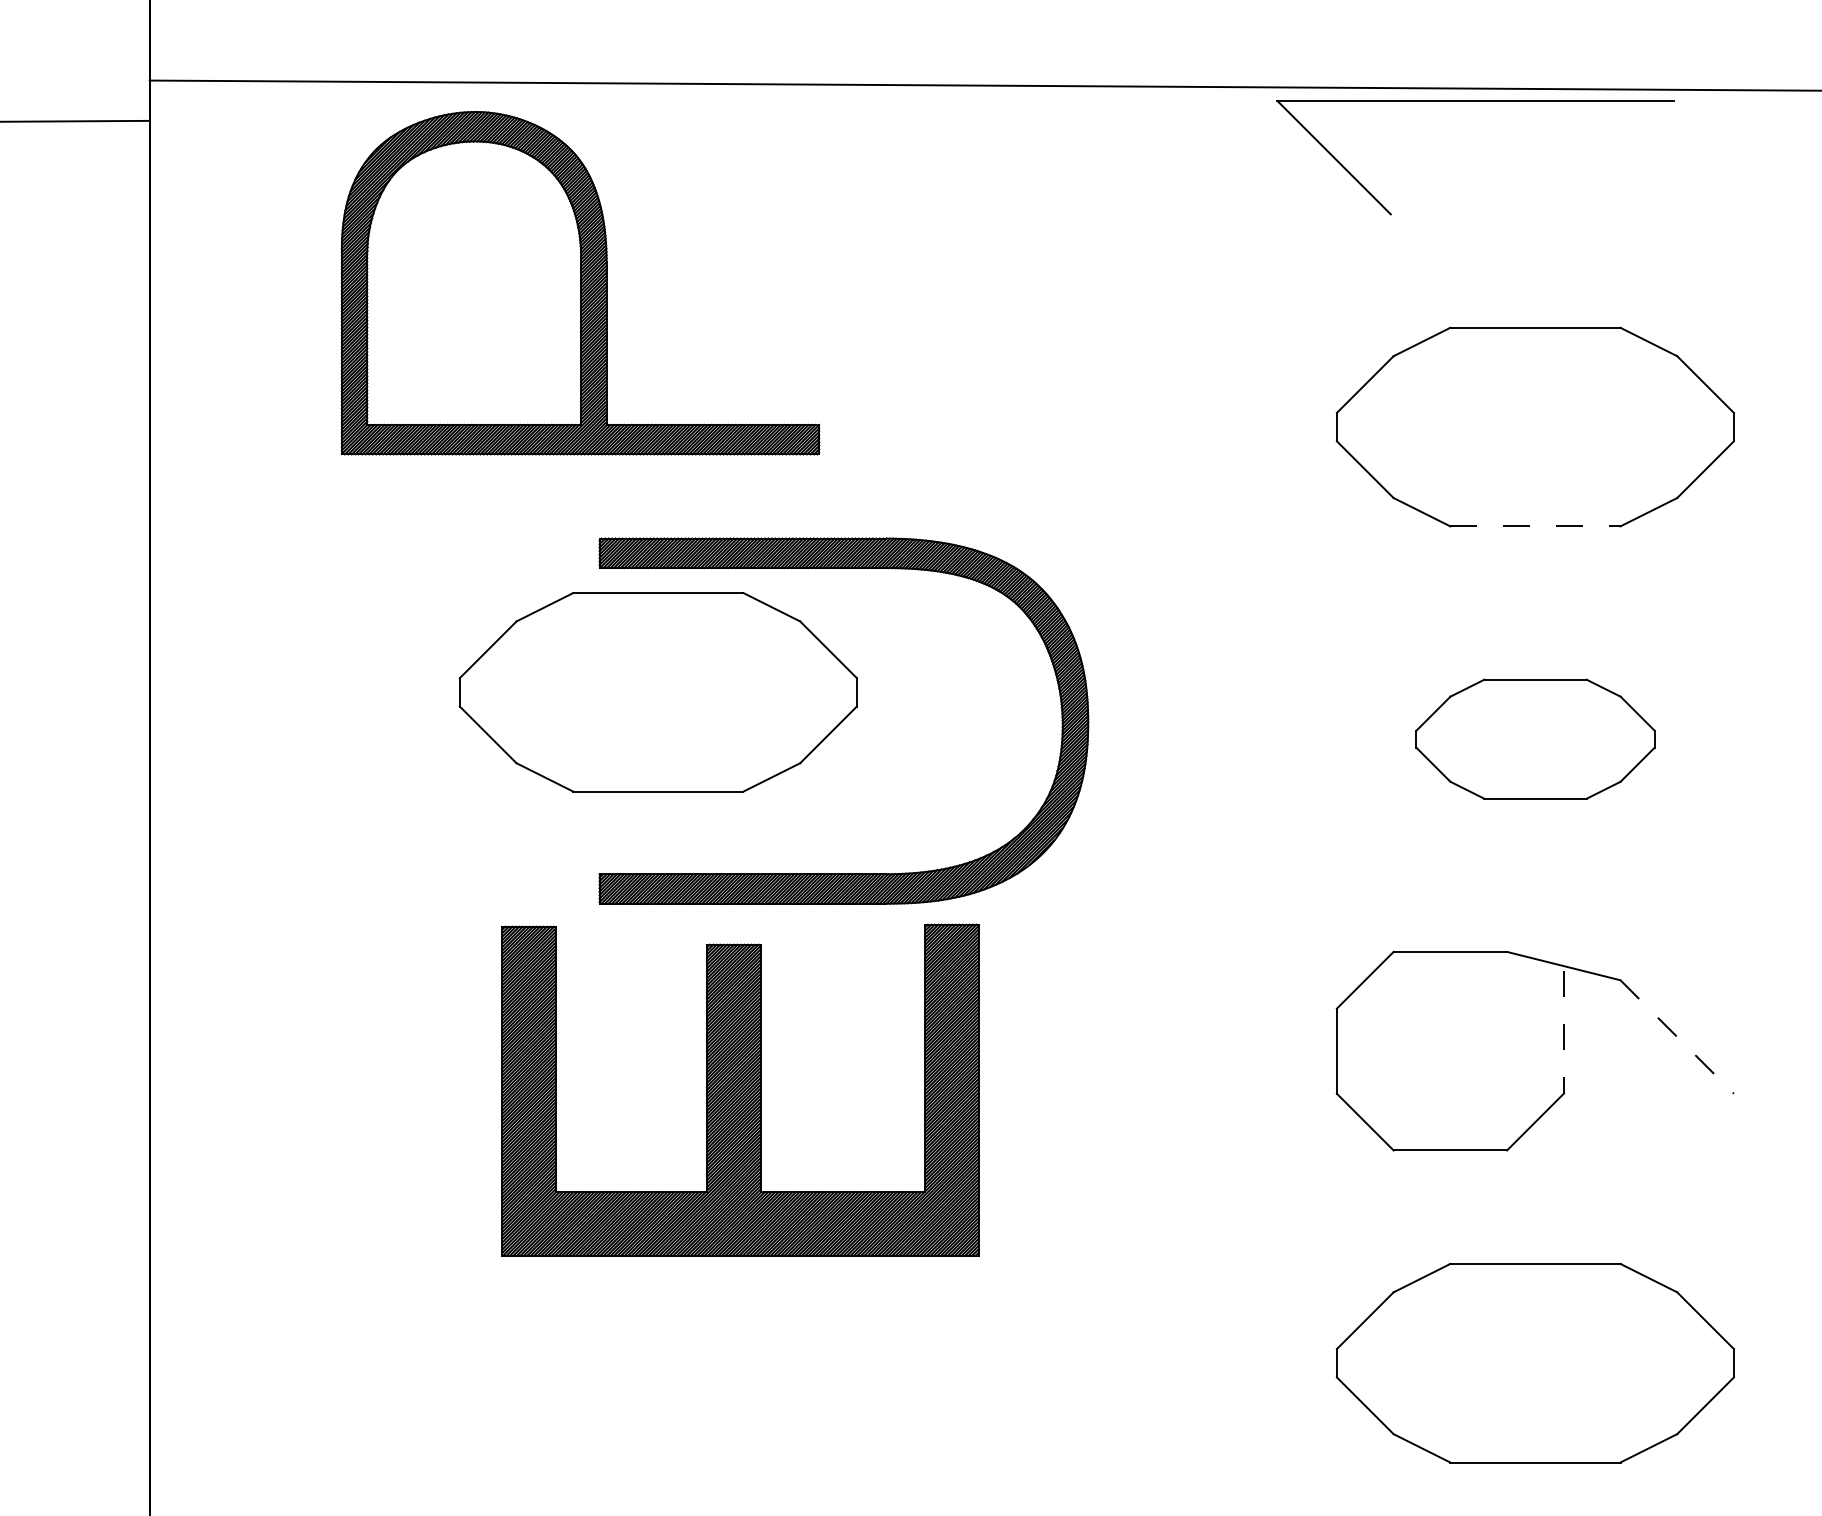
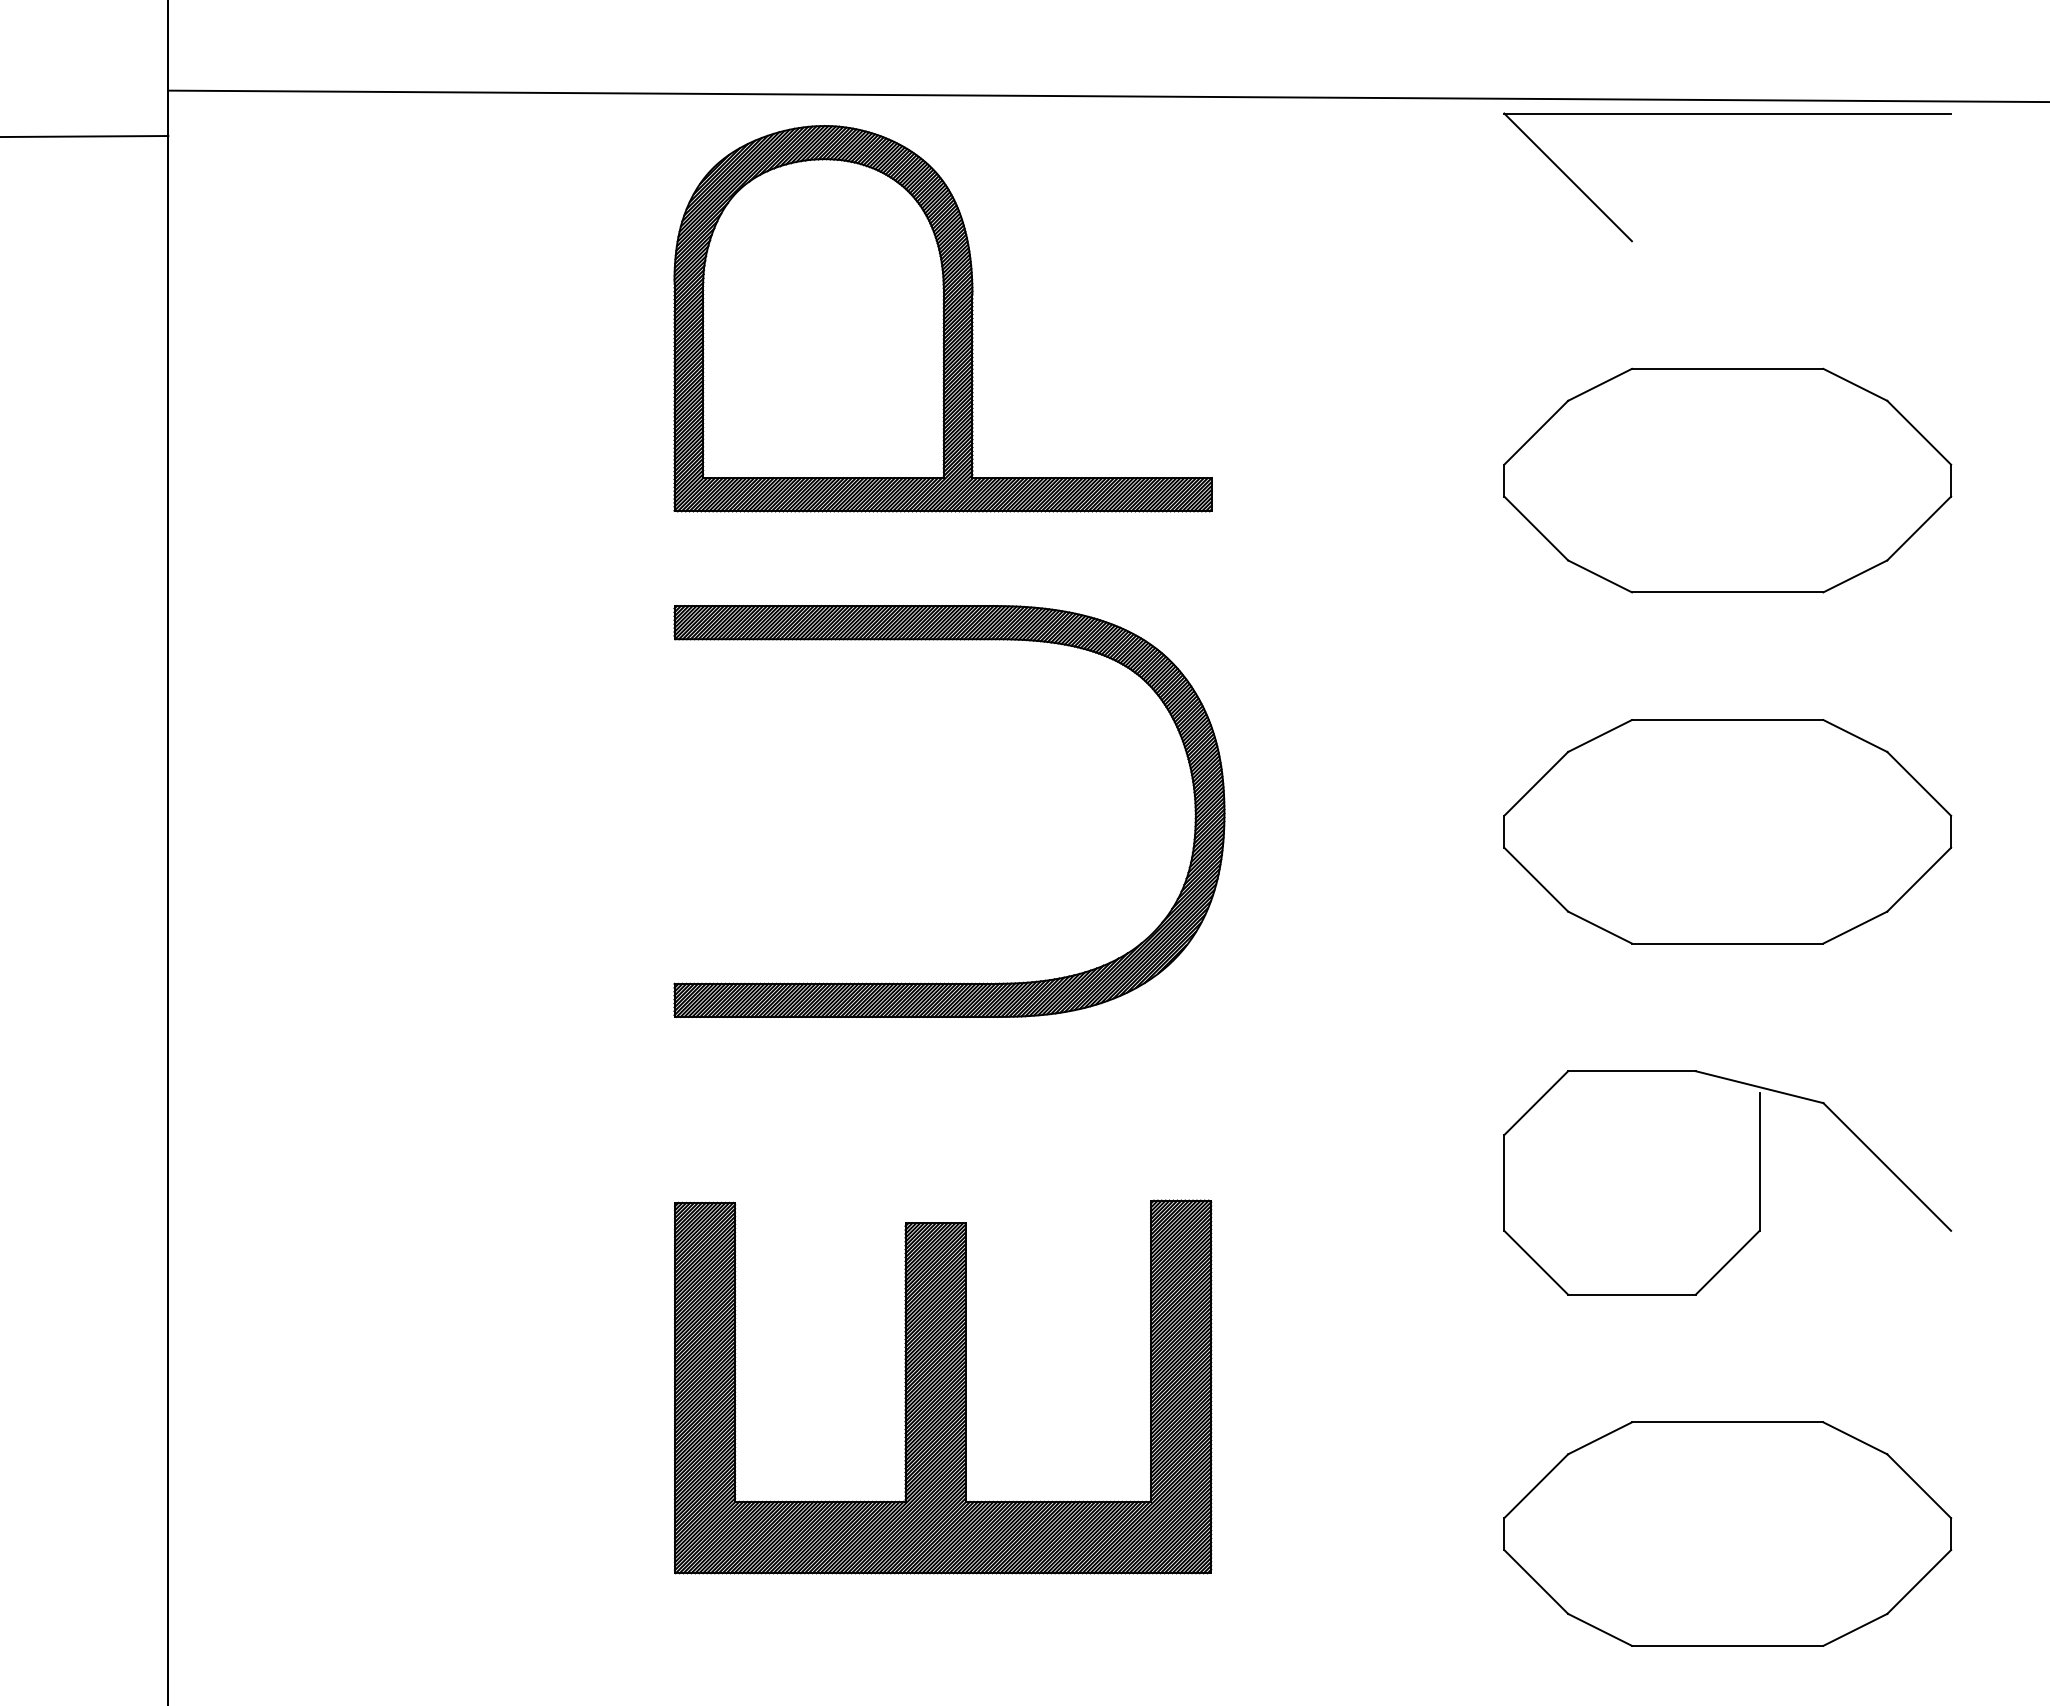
part: (1475, 101) -> (1727, 114), moved
part: (579, 283) -> (942, 318), moved
line: (1535, 526) -> (1727, 592), dashed -> solid
part: (658, 691) -> (740, 778), removed
part: (1535, 738) -> (1727, 831), size x1.67
line: (1563, 1033) -> (1759, 1162), dashed -> solid
line: (1677, 1037) -> (1887, 1167), dashed -> solid
part: (740, 1089) -> (943, 1386), moved

